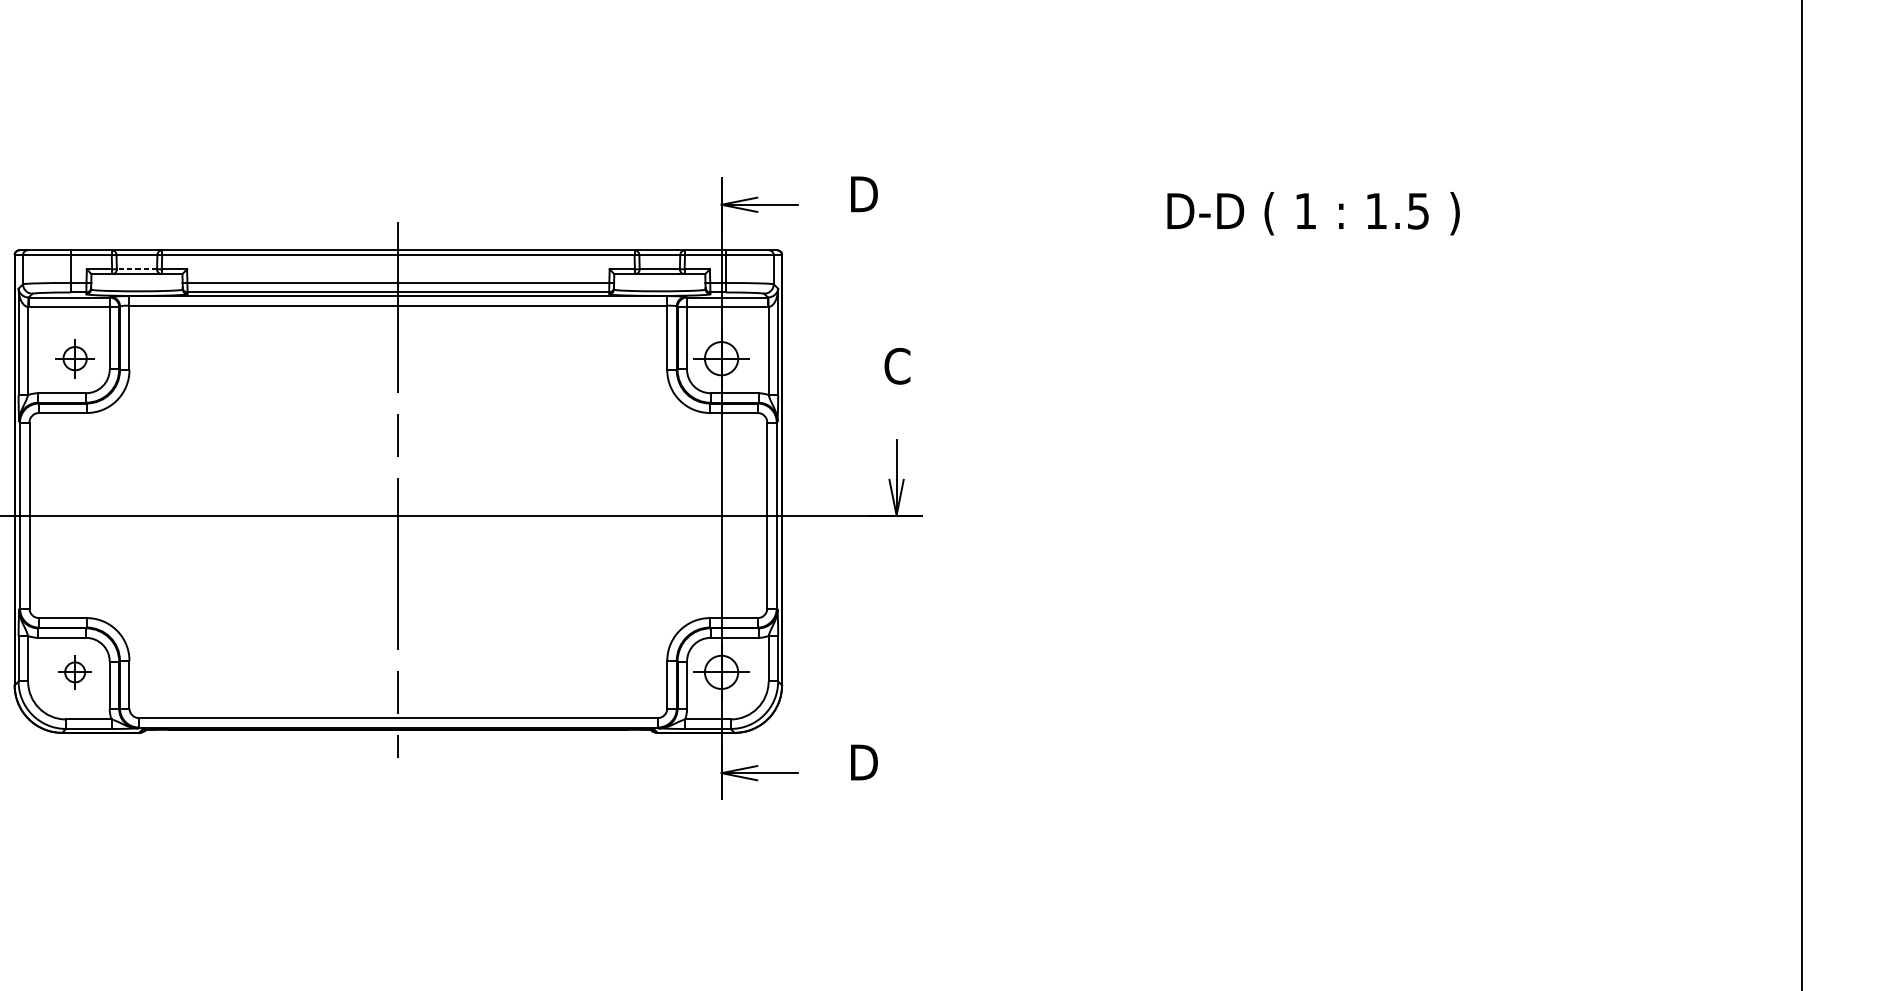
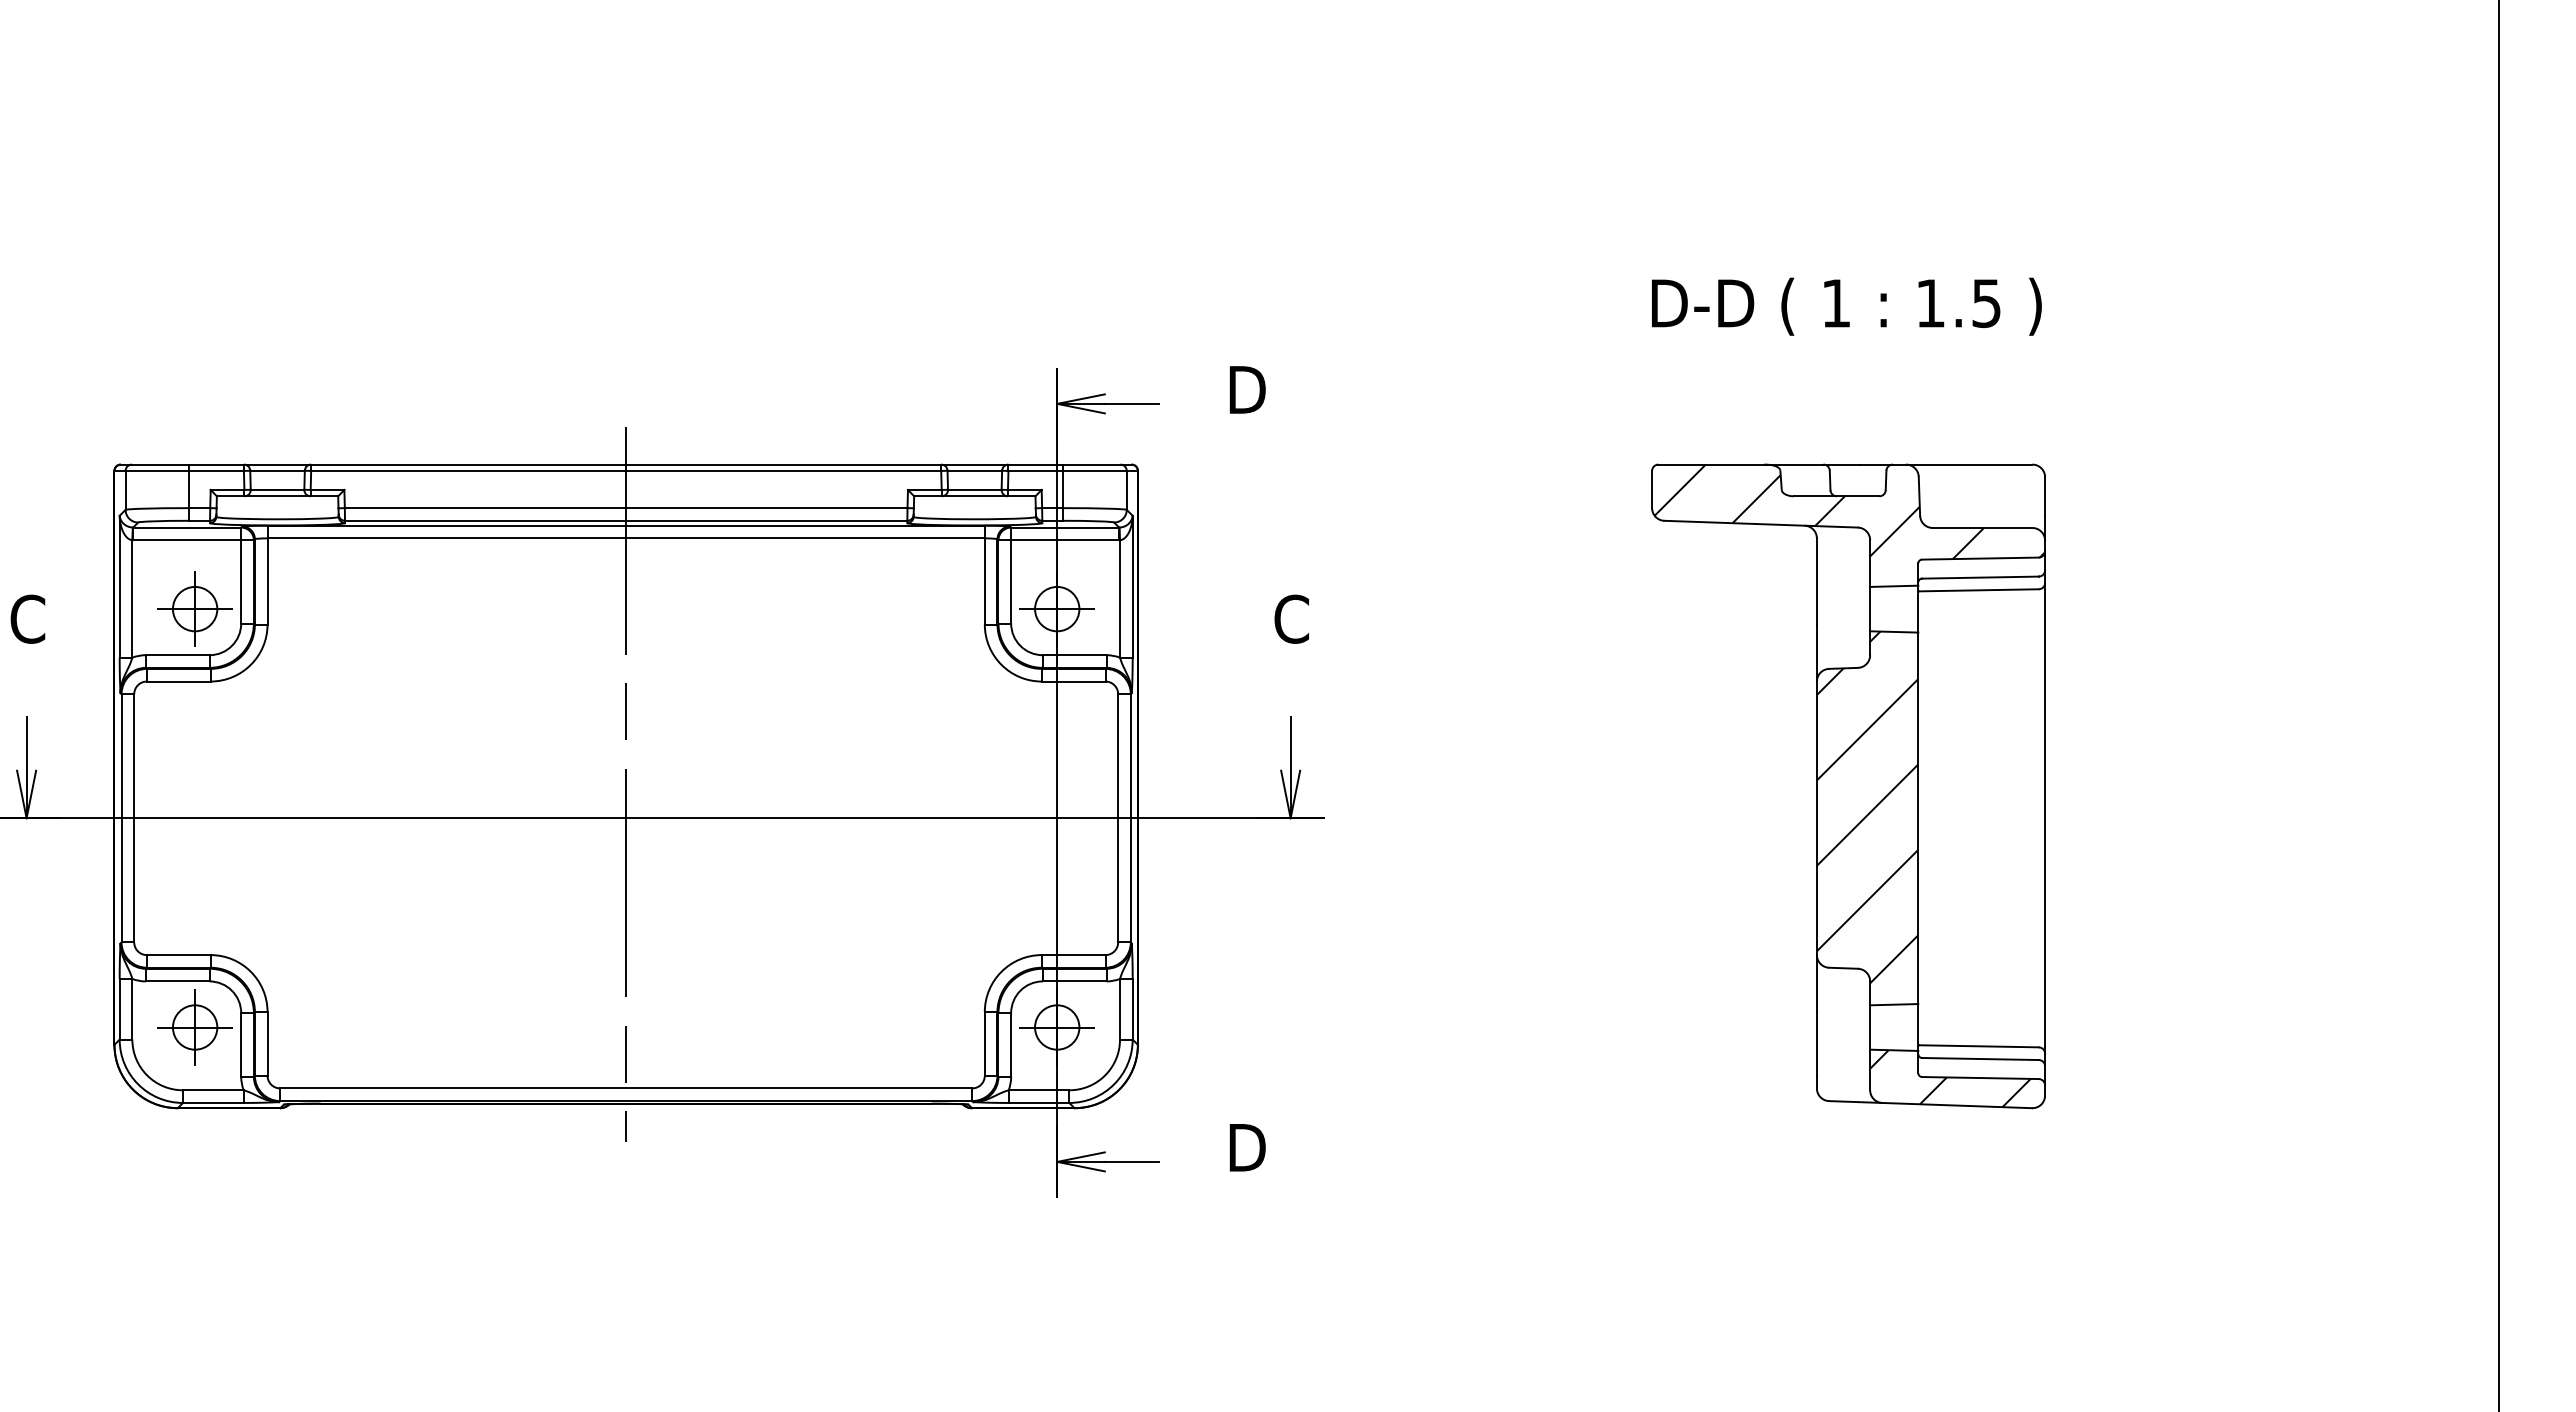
text: (1313, 213) -> (1846, 306), moved
line: (136, 269) -> (277, 489), dashed -> solid
part: (74, 358) -> (194, 608), size x1.43
part: (1314, 491) -> (1848, 786), added
part: (74, 672) -> (194, 1027), size x1.67

